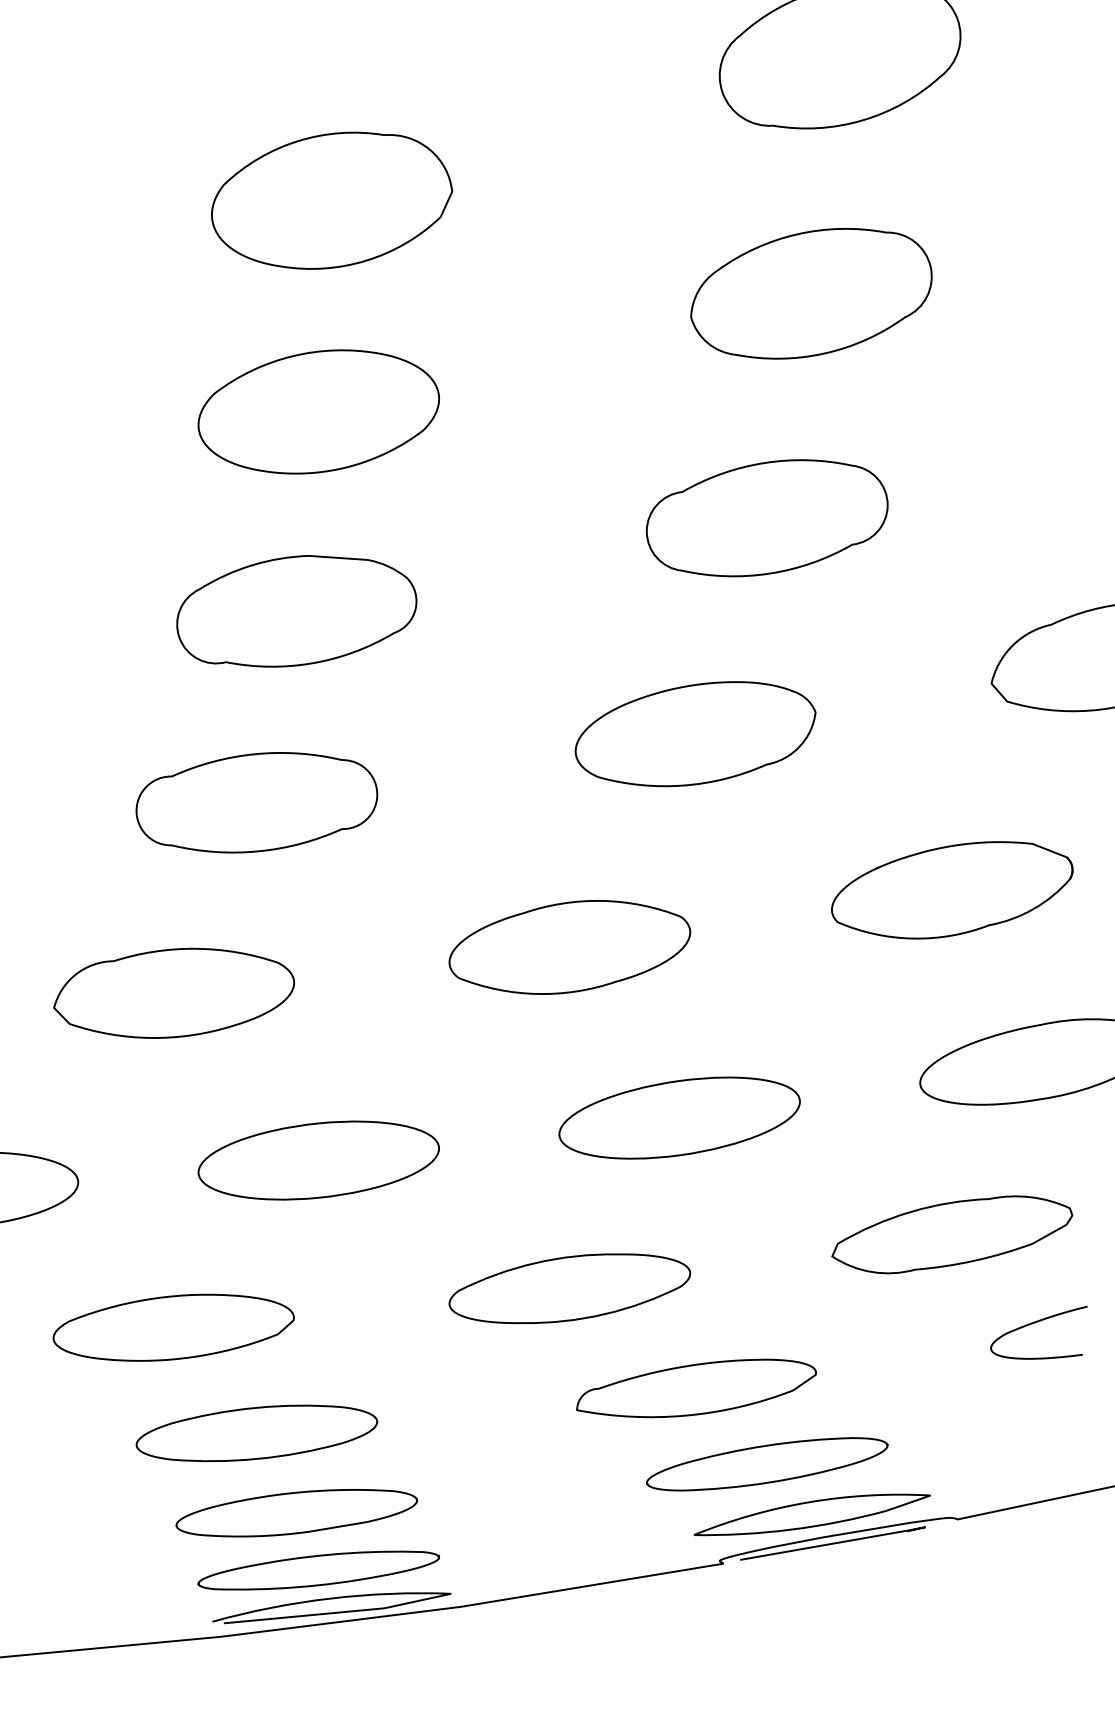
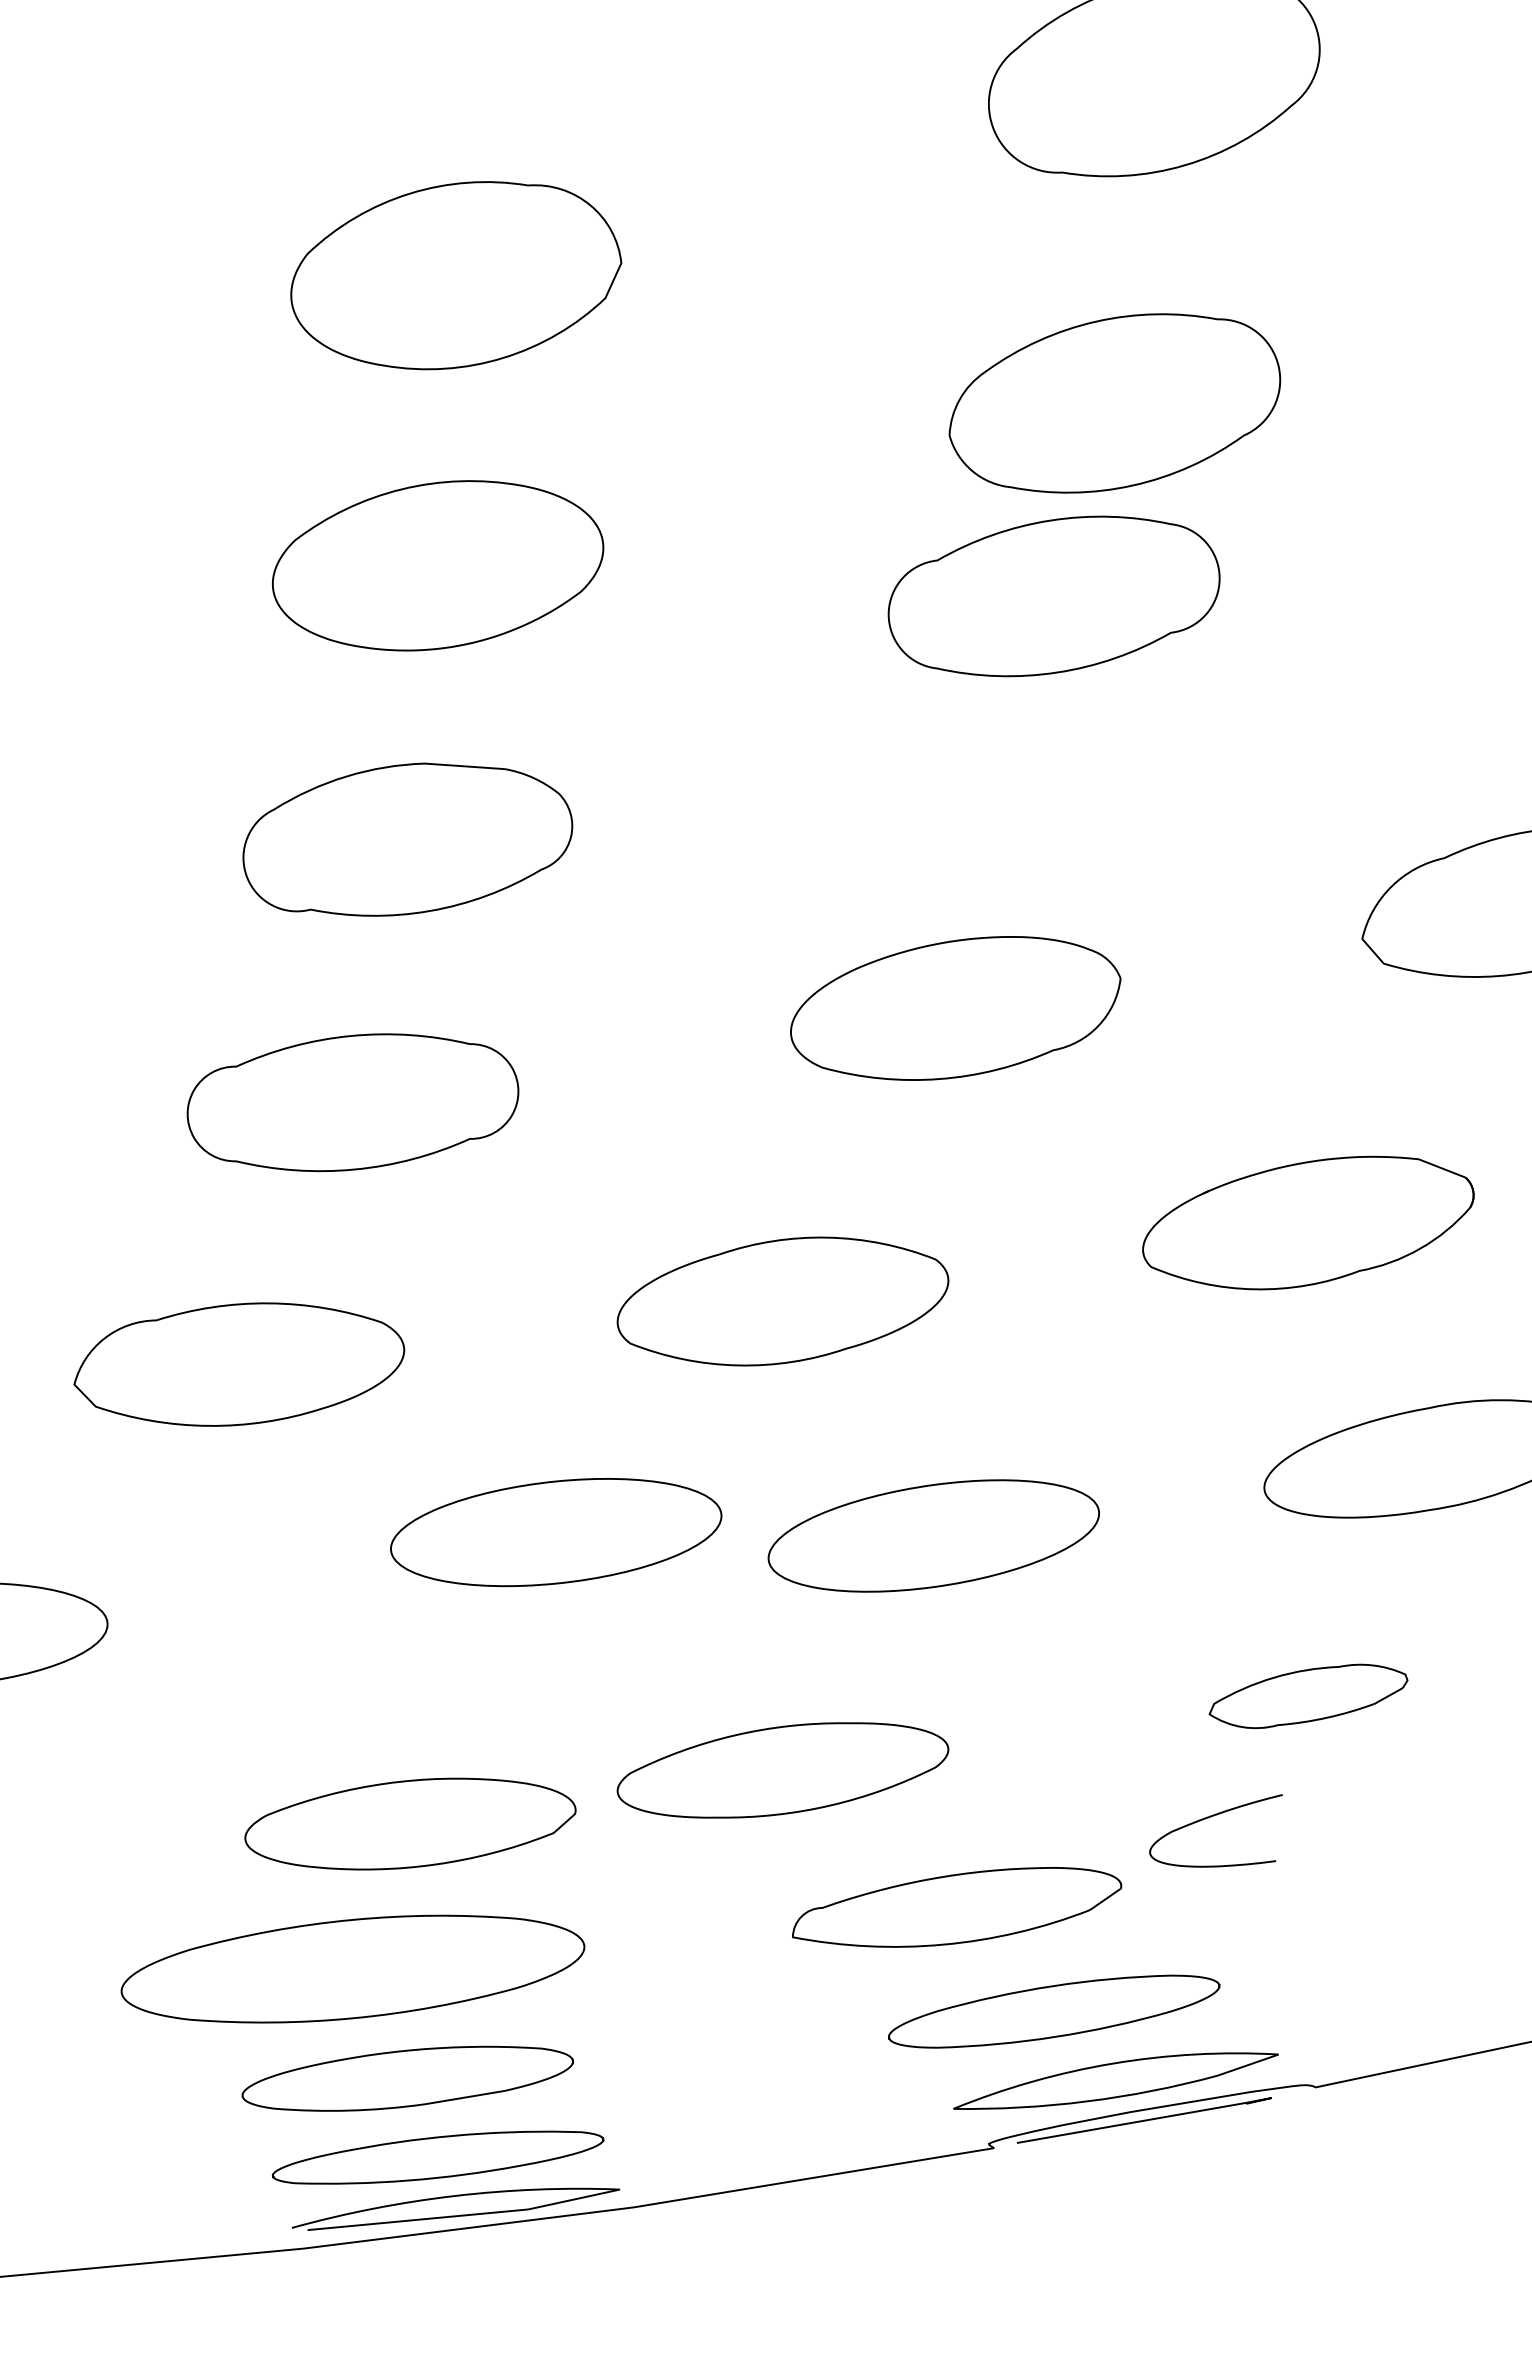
part: (766, 518) -> (1053, 596), moved
part: (318, 1160) -> (555, 1532), moved
part: (952, 1234) -> (1308, 1695), size x0.6
curve: (1035, 1323) -> (1211, 1818), moved
part: (173, 1327) -> (410, 1823), moved
part: (256, 1433) -> (352, 1969), size x1.4

